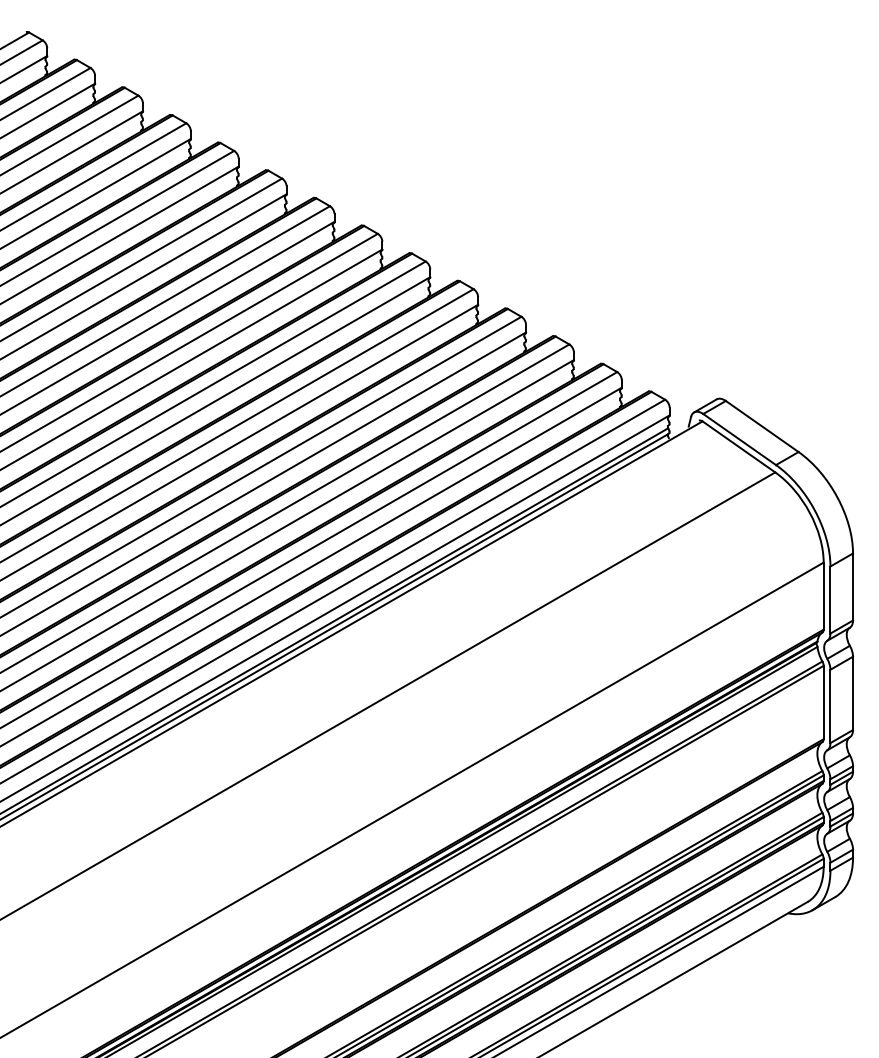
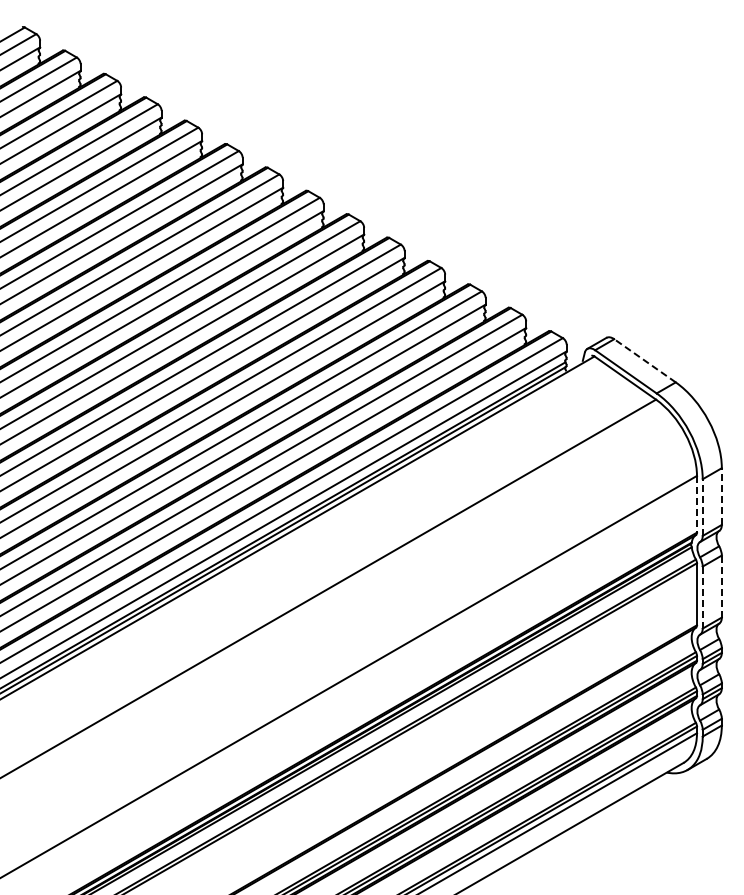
line: (762, 426) -> (645, 360), solid -> dashed
line: (852, 586) -> (721, 496), solid -> dashed
line: (823, 596) -> (696, 504), solid -> dashed
line: (830, 599) -> (702, 507), solid -> dashed
line: (852, 693) -> (721, 586), solid -> dashed
line: (830, 706) -> (702, 597), solid -> dashed

